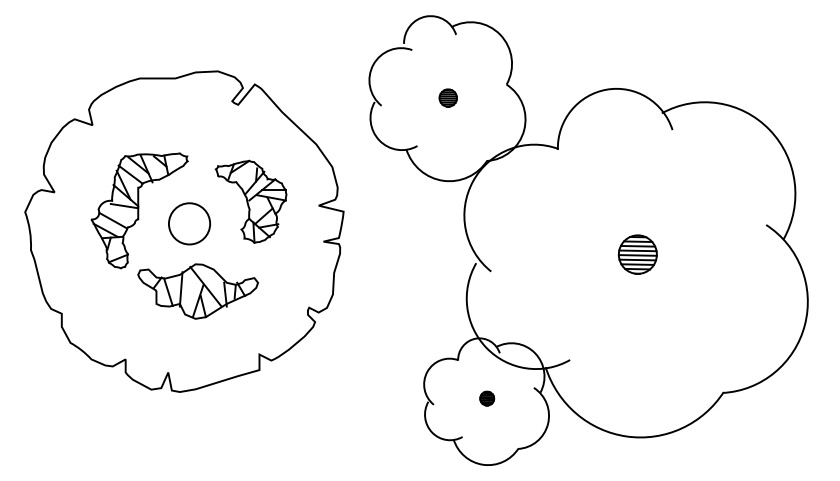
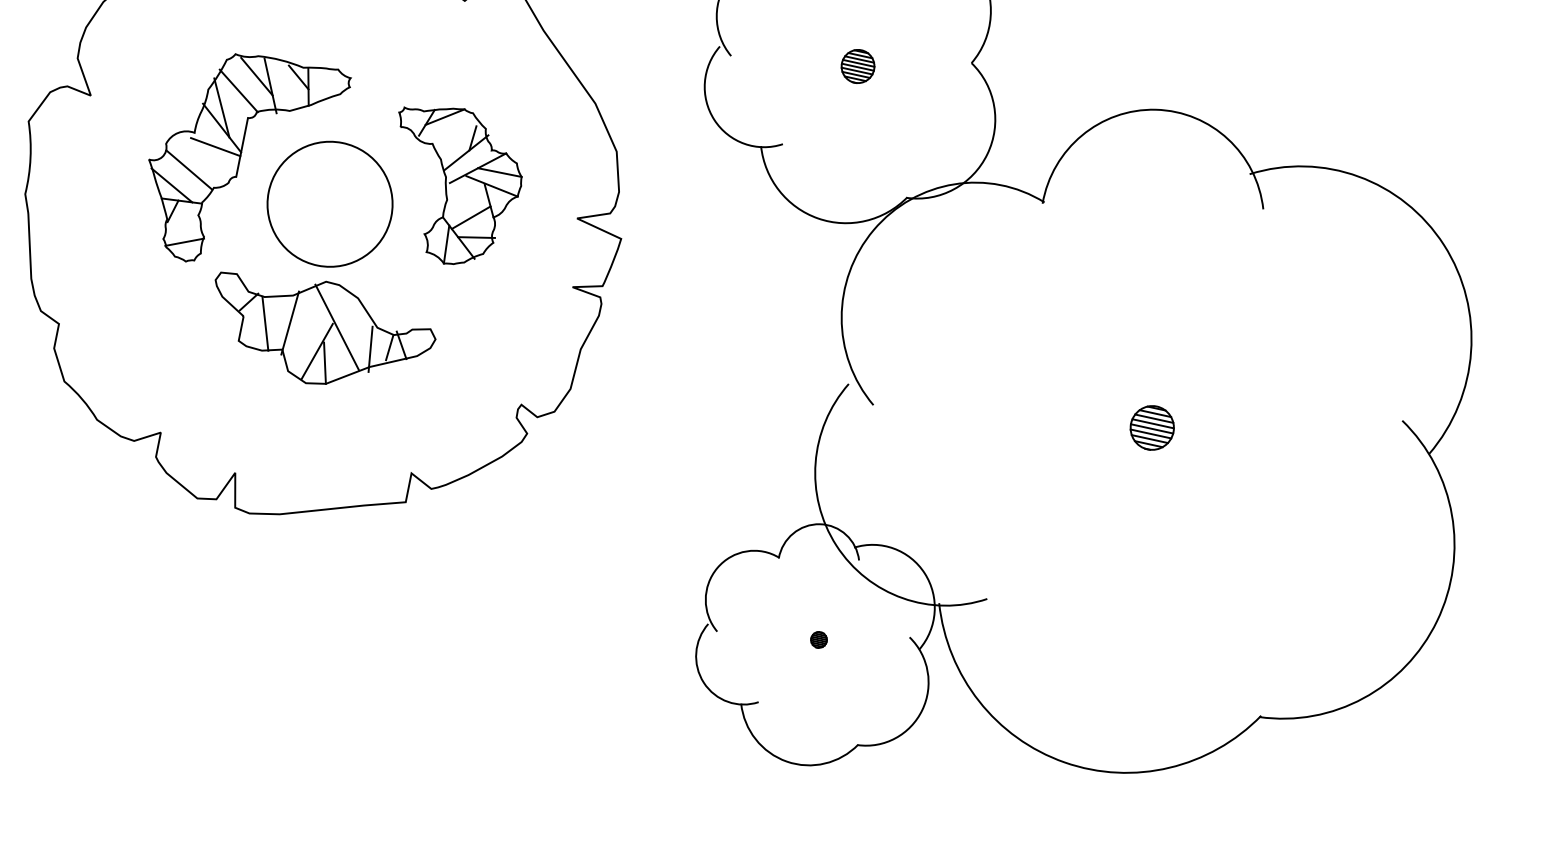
circle: (189, 223) -> (330, 203), size x1.6
part: (637, 254) -> (1151, 427), size x0.6
part: (487, 398) -> (819, 639), size x0.6

